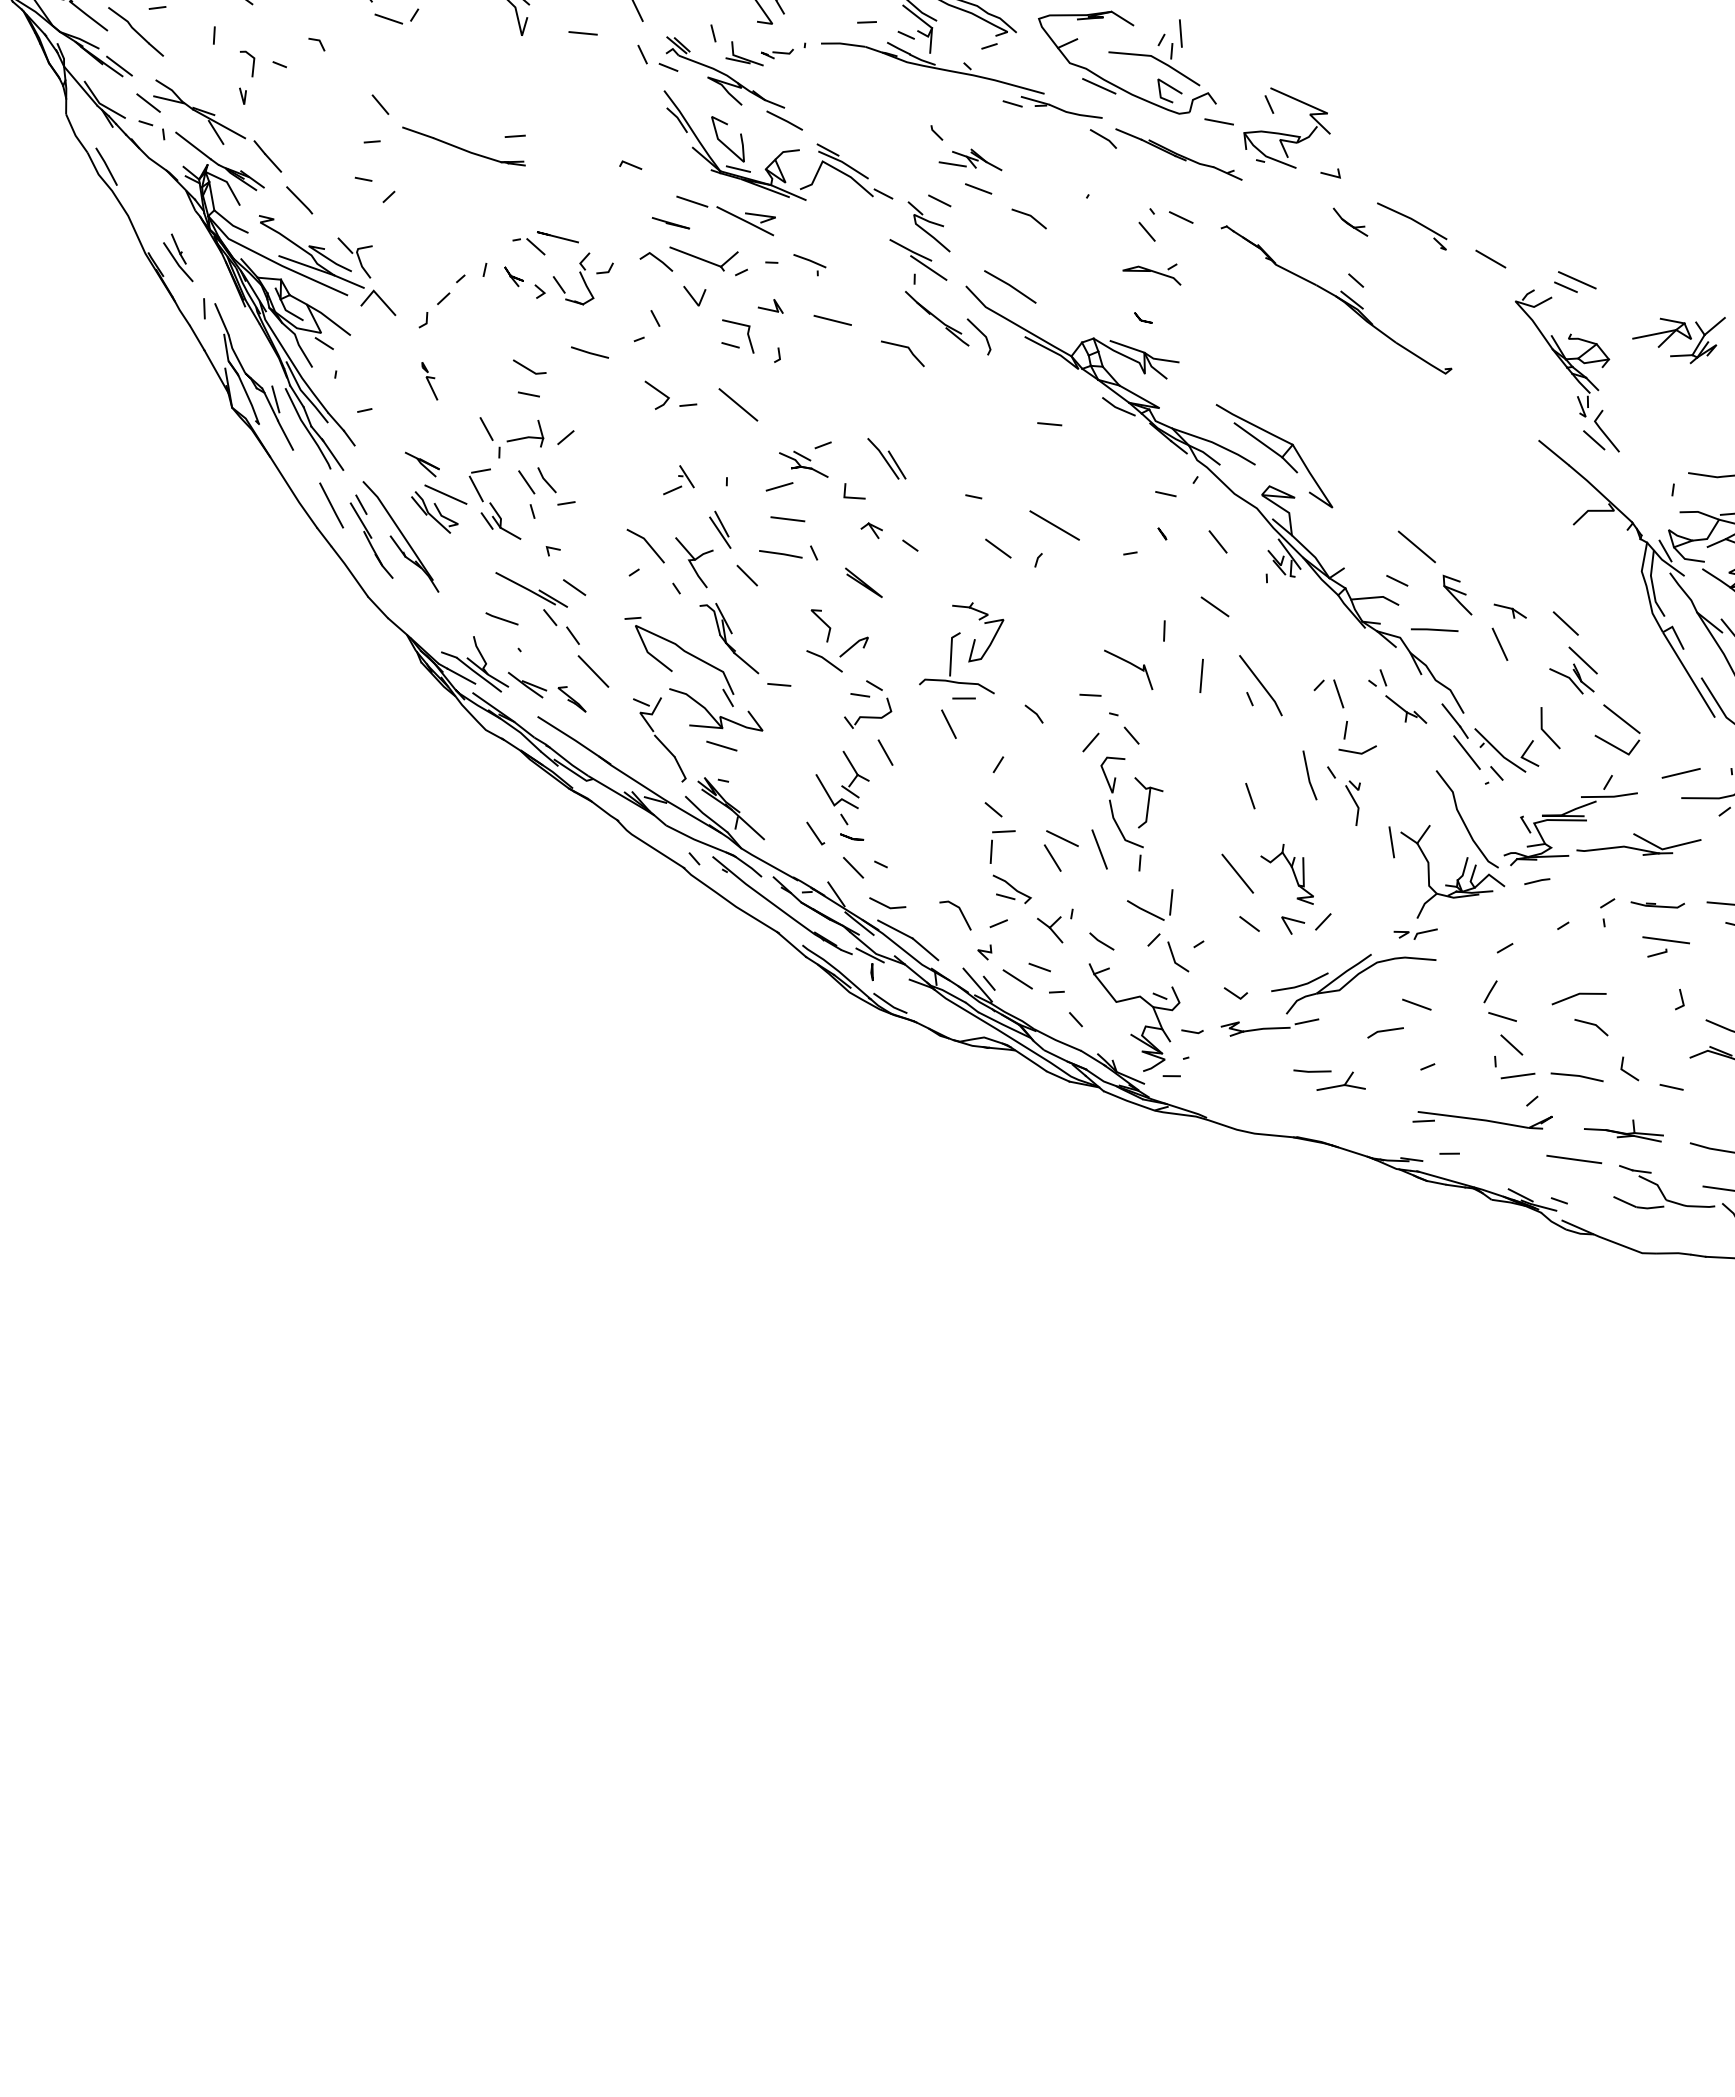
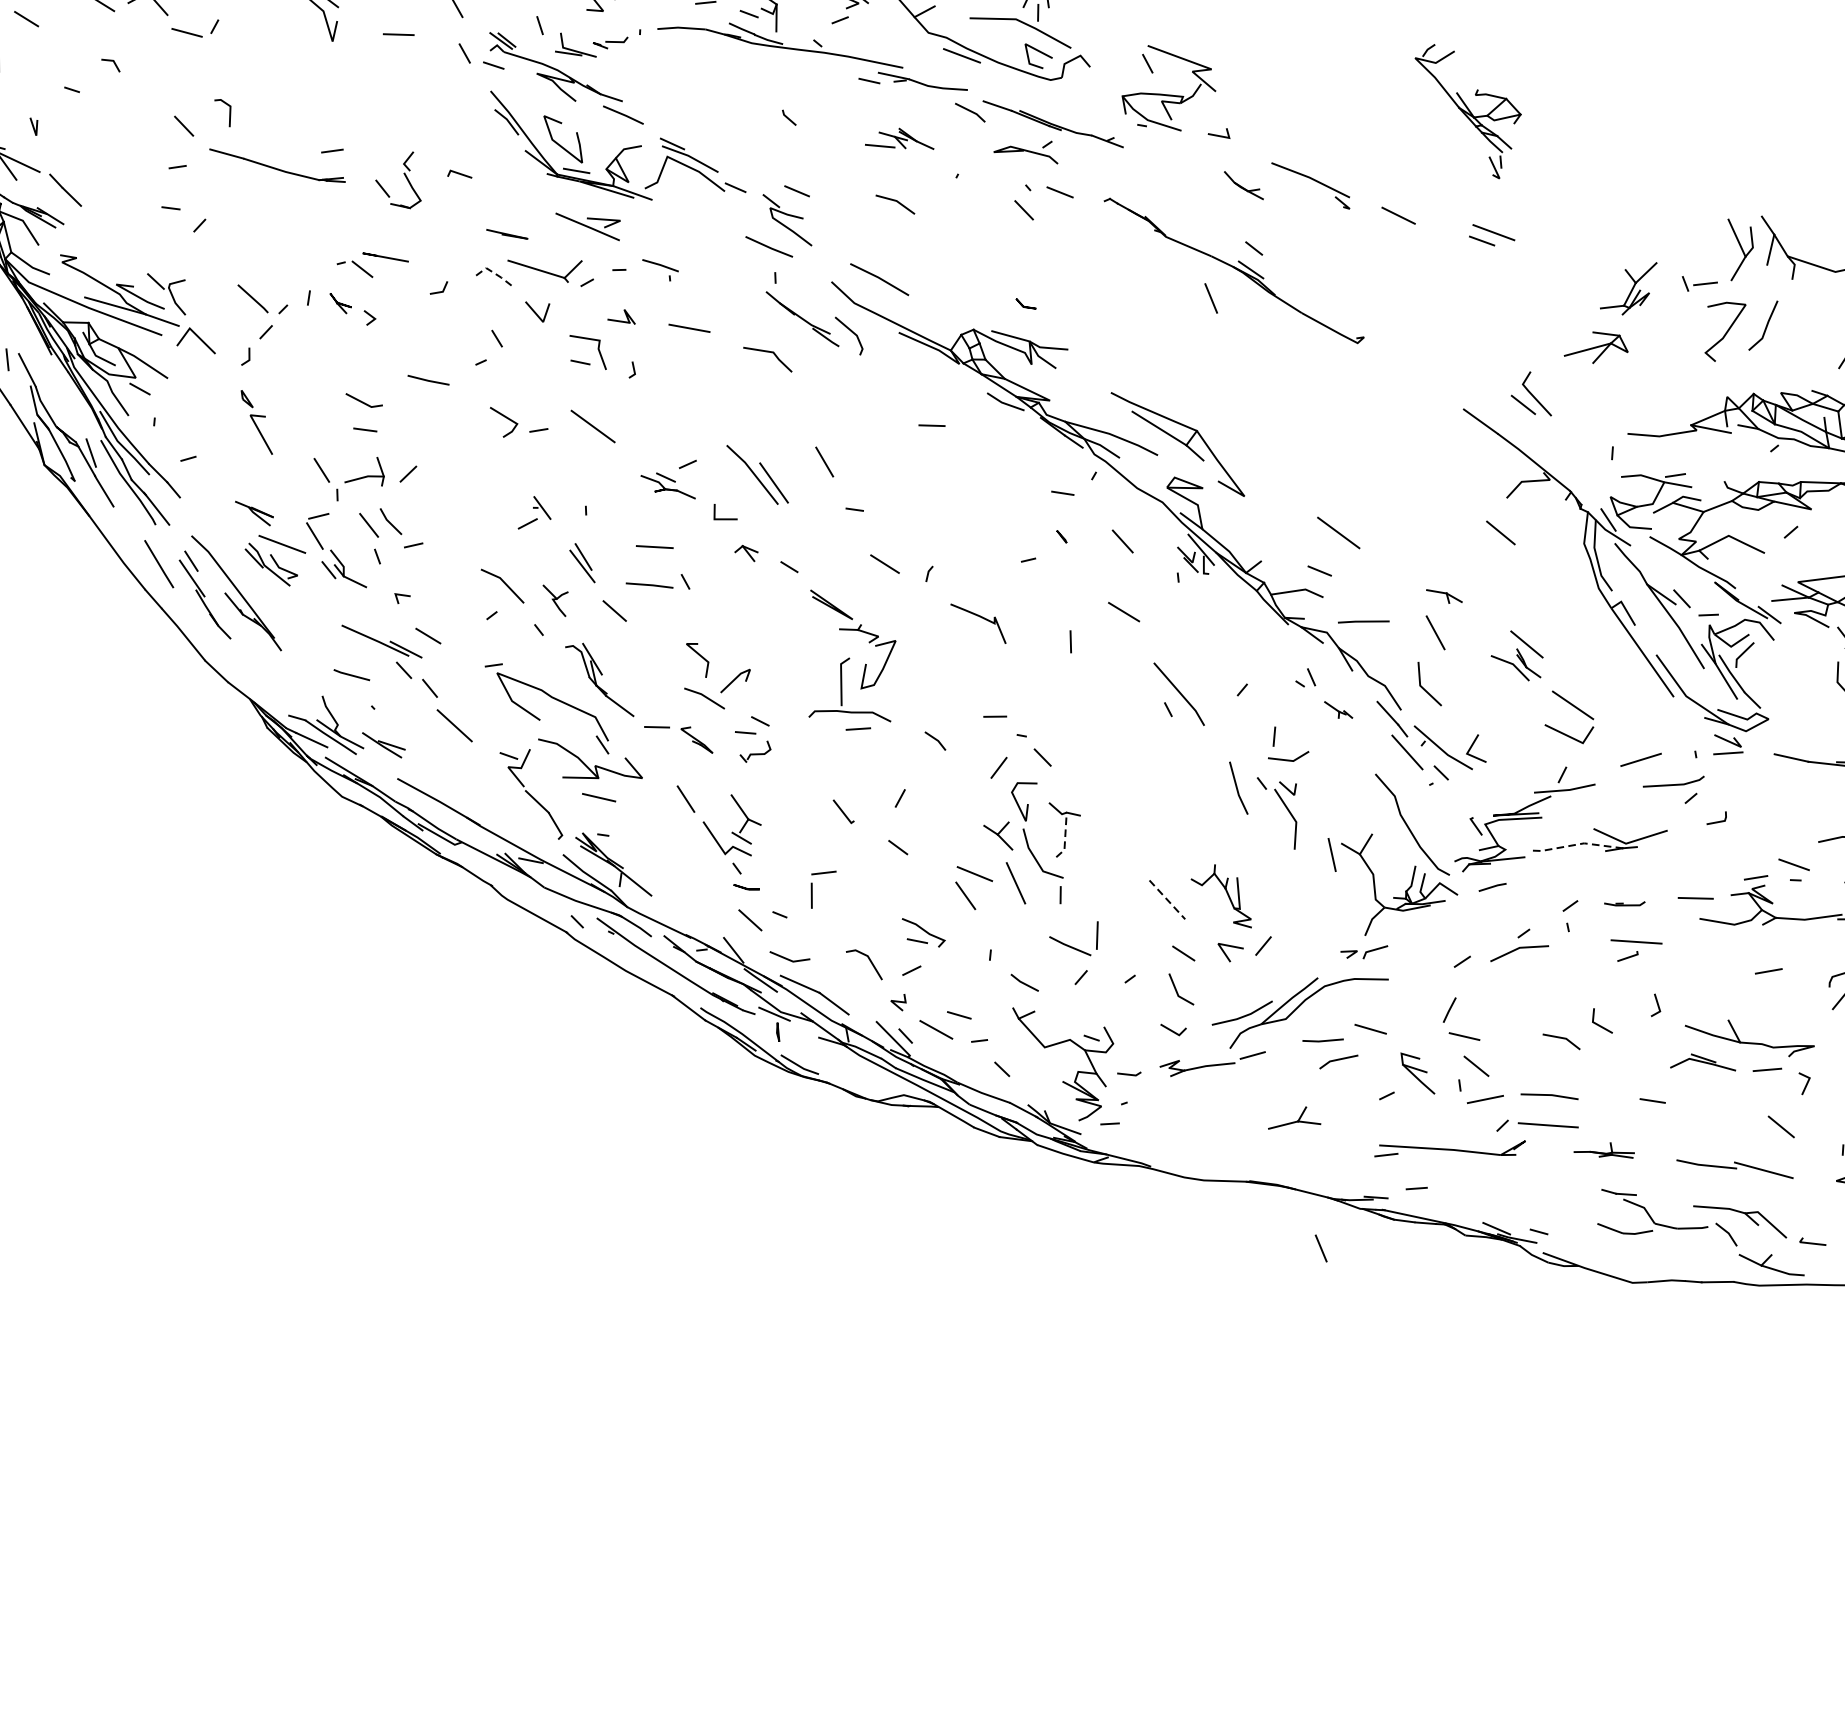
line: (252, 63) -> (228, 112), moved
line: (1219, 121) -> (1094, 85), removed
part: (970, 159) -> (899, 139), moved
line: (978, 188) -> (838, 175), removed
line: (299, 200) -> (252, 298), moved
line: (692, 201) -> (529, 209), removed
line: (657, 258) -> (495, 273), solid -> dashed
line: (928, 267) -> (789, 264), removed
part: (1151, 274) -> (1025, 154), moved
part: (580, 275) -> (405, 177), moved
part: (1661, 332) -> (1595, 347), moved
part: (1562, 353) -> (1469, 111), moved
part: (429, 381) -> (256, 422), size x1.6
part: (886, 458) -> (757, 474), size x1.4
line: (779, 486) -> (643, 512), removed
line: (1054, 525) -> (944, 535), removed
part: (694, 562) -> (556, 600), size x0.6
line: (863, 582) -> (831, 604), moved
part: (1457, 594) -> (1417, 1072), moved
line: (1565, 623) -> (1500, 532), moved
curve: (1130, 664) -> (980, 617), moved
line: (1201, 675) -> (1114, 687), removed
line: (1338, 693) -> (1210, 297), moved
part: (571, 699) -> (696, 740), moved
part: (1406, 709) -> (1338, 709), size x0.6
part: (868, 712) -> (755, 750), size x0.6
line: (948, 723) -> (824, 461), moved
line: (1546, 732) -> (1425, 689), moved
line: (885, 752) -> (685, 798), moved
line: (1250, 796) -> (1321, 1248), moved
part: (1352, 802) -> (1286, 814), size x1.4
line: (1147, 810) -> (1065, 837), solid -> dashed
line: (815, 833) -> (843, 811), moved
part: (992, 846) -> (812, 889), moved
line: (1618, 847) -> (1578, 844), solid -> dashed
line: (1238, 874) -> (1168, 900), solid -> dashed
part: (1657, 904) -> (1624, 903), size x0.7
part: (1050, 929) -> (998, 836), moved
line: (1174, 956) -> (1177, 989), moved
line: (1578, 995) -> (1518, 949), moved
line: (1312, 1070) -> (1323, 1039), moved
line: (1628, 1072) -> (1600, 1025), moved
part: (1623, 1130) -> (1603, 1151), size x0.7
line: (1574, 1159) -> (1548, 1125), moved

